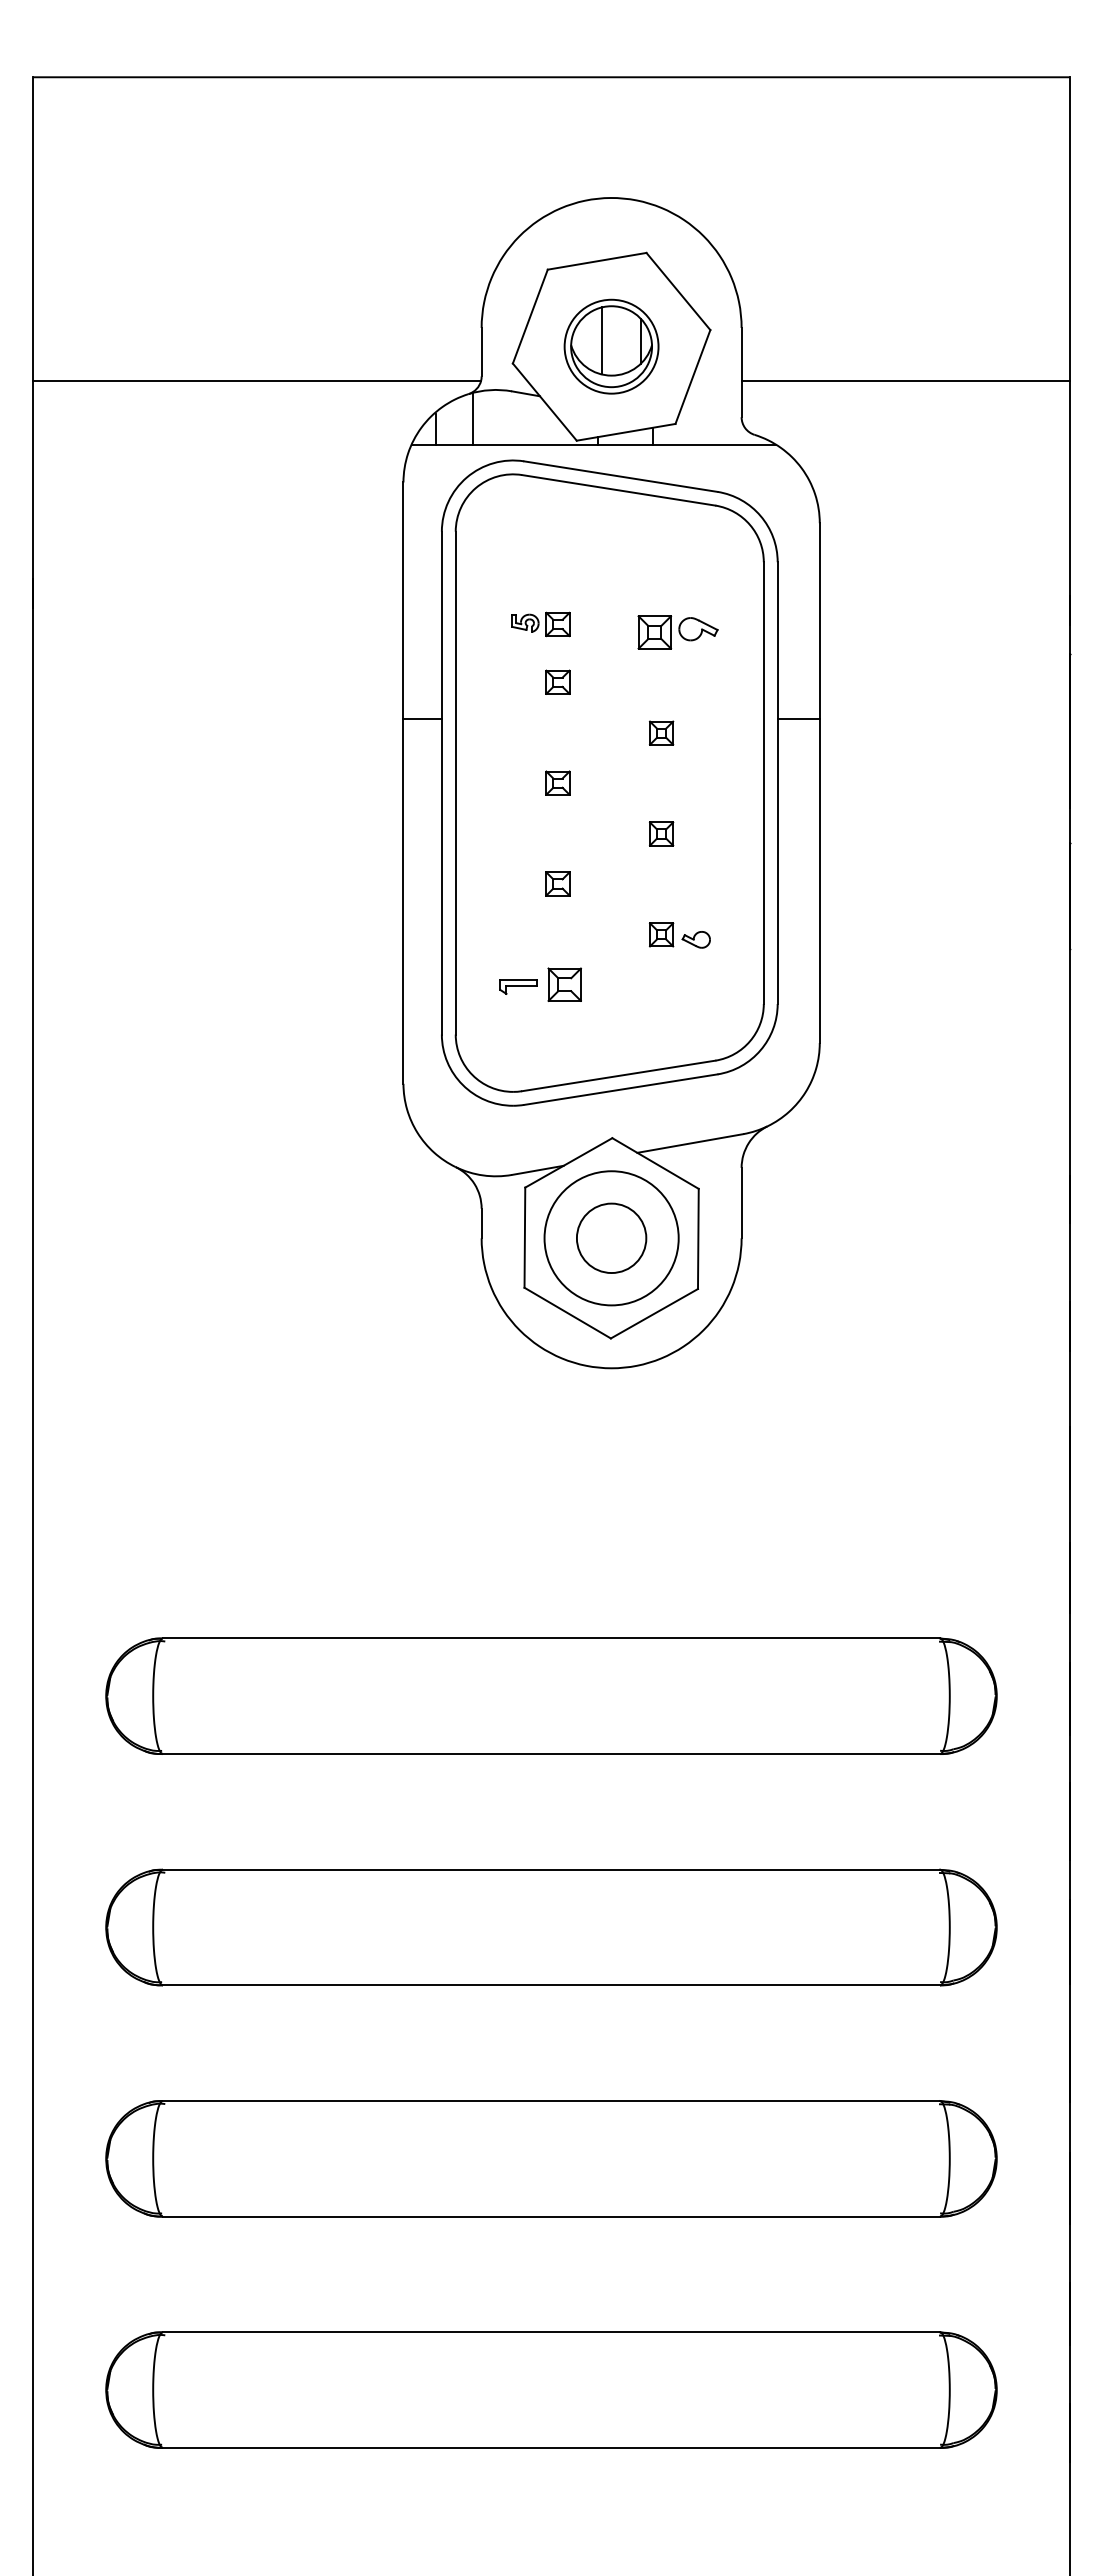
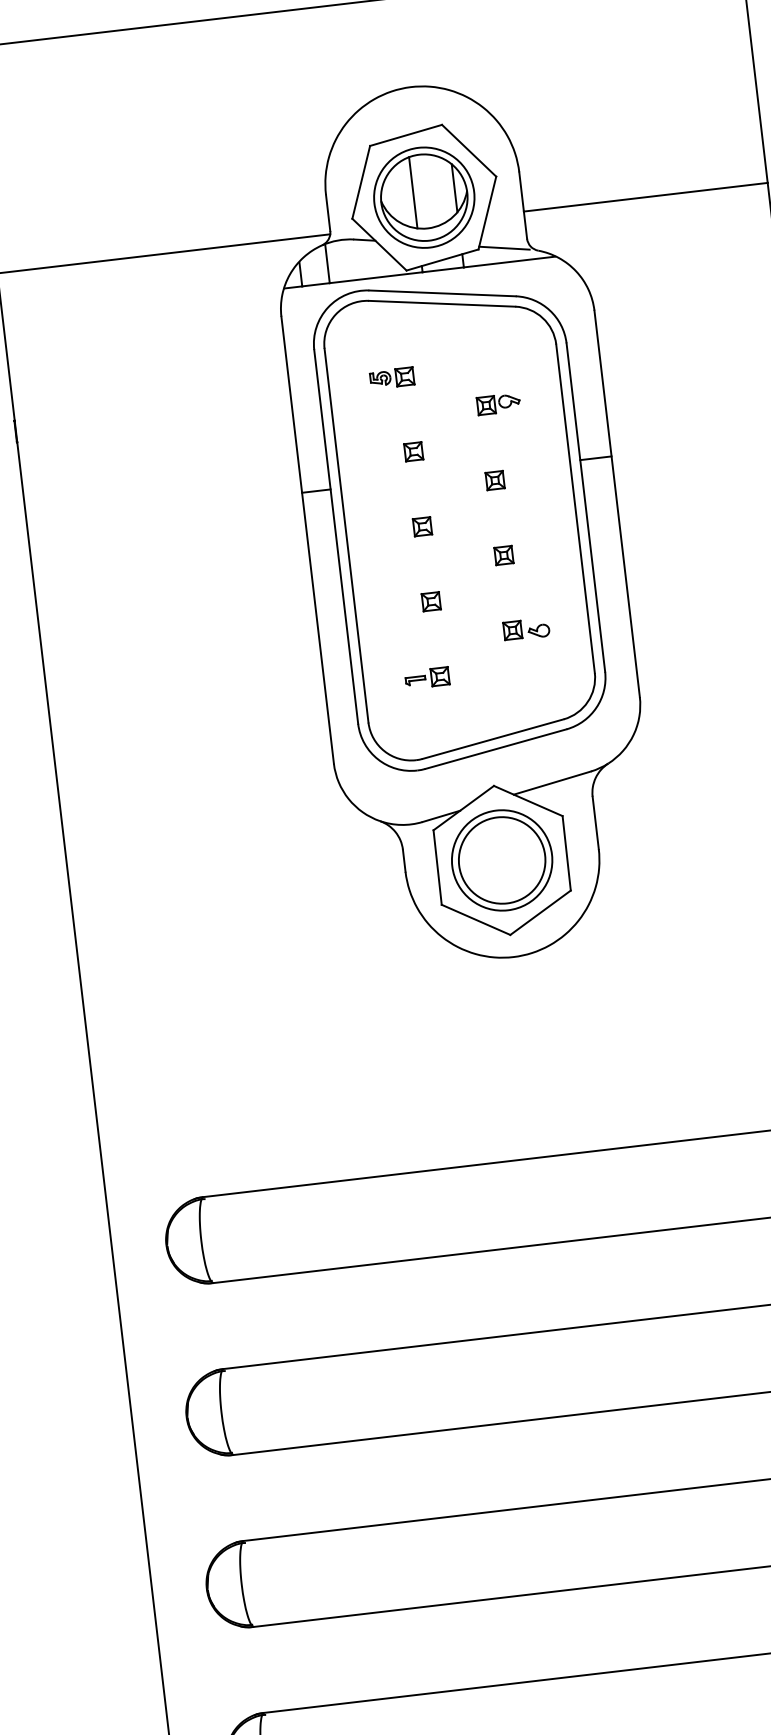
part: (611, 346) -> (424, 197), size x1.43
line: (709, 426) -> (504, 248), added
part: (540, 624) -> (391, 378), moved
part: (678, 631) -> (498, 403), size x0.71
part: (540, 984) -> (427, 677), size x0.71
circle: (611, 1238) -> (502, 860), size x1.67

